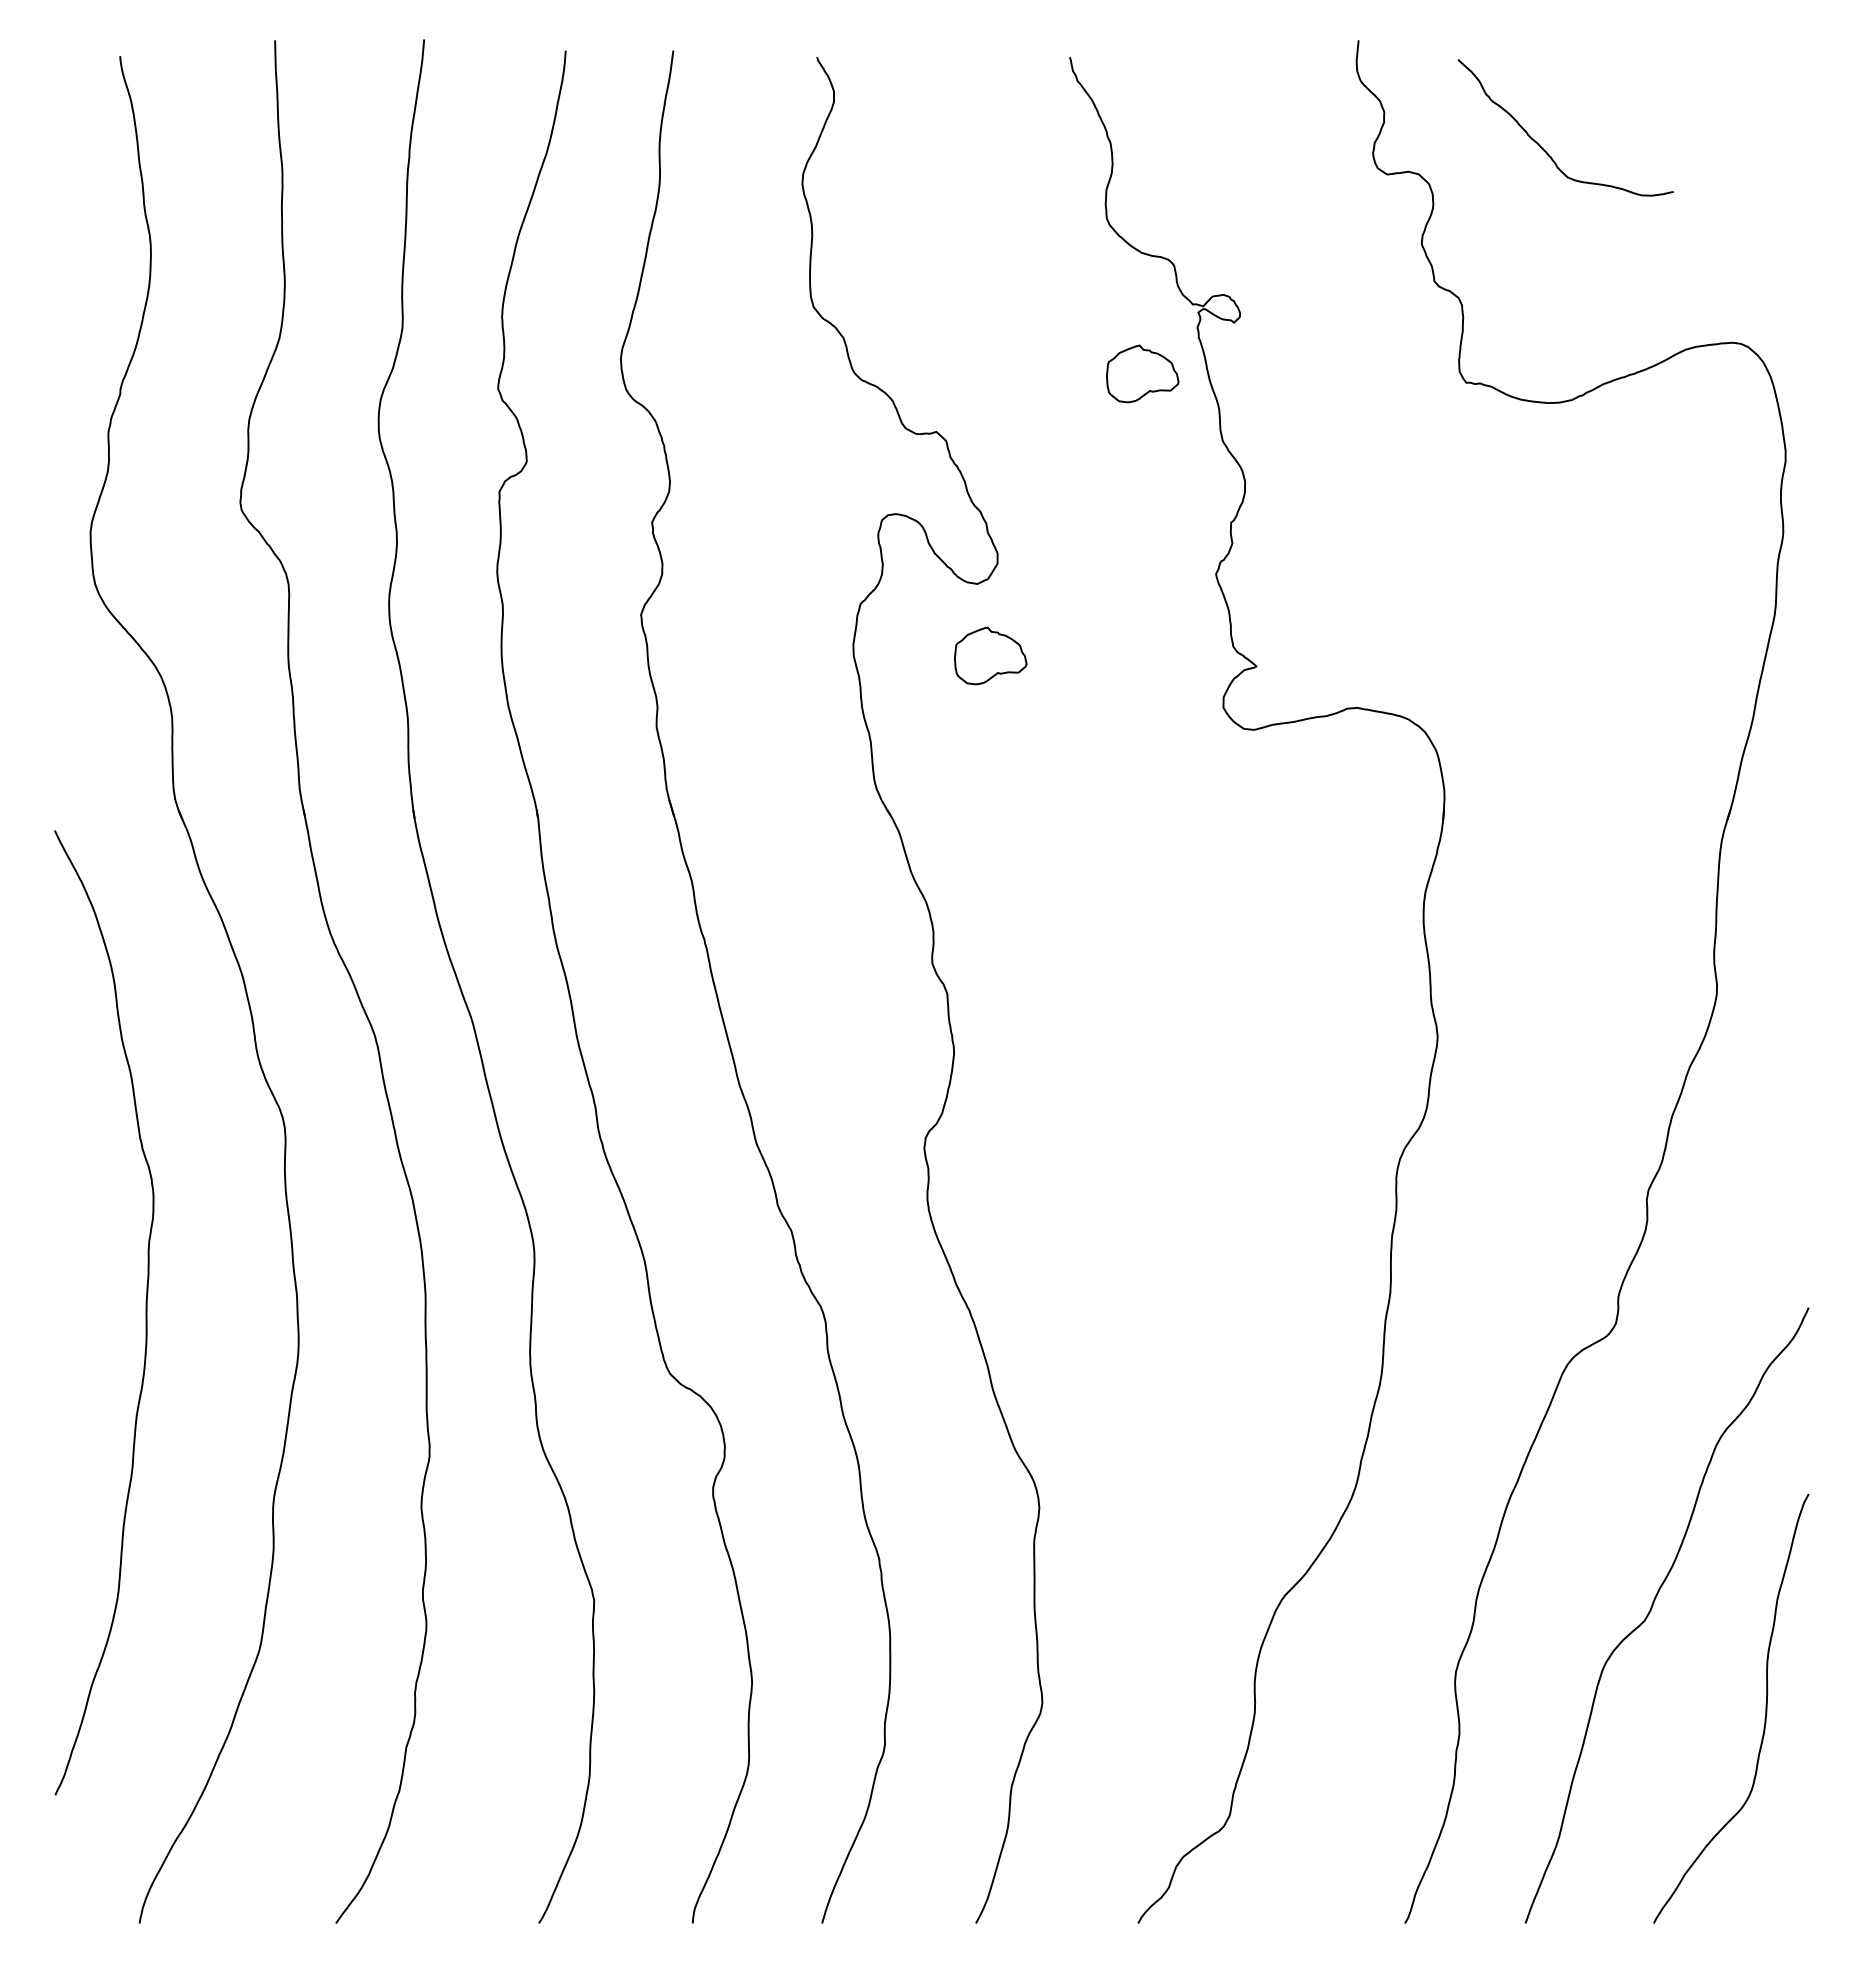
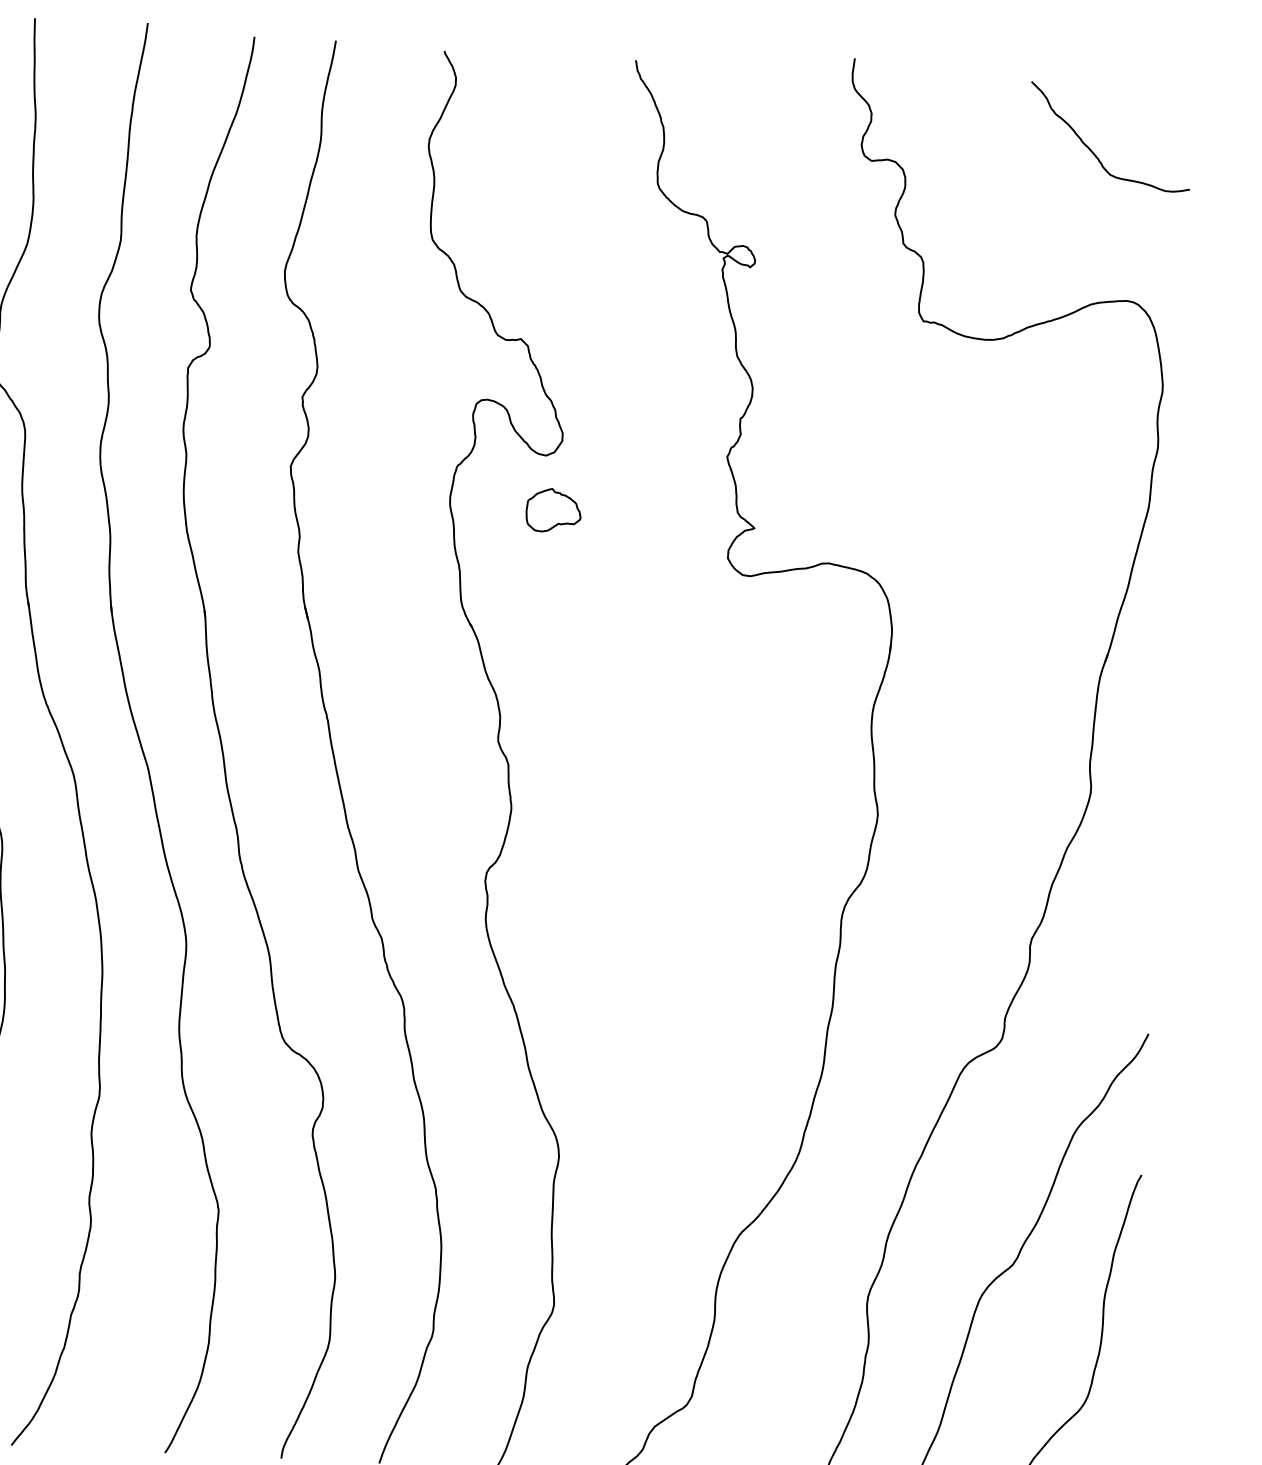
curve: (1543, 148) -> (1092, 152), moved
part: (1142, 373) -> (679, 302), removed

